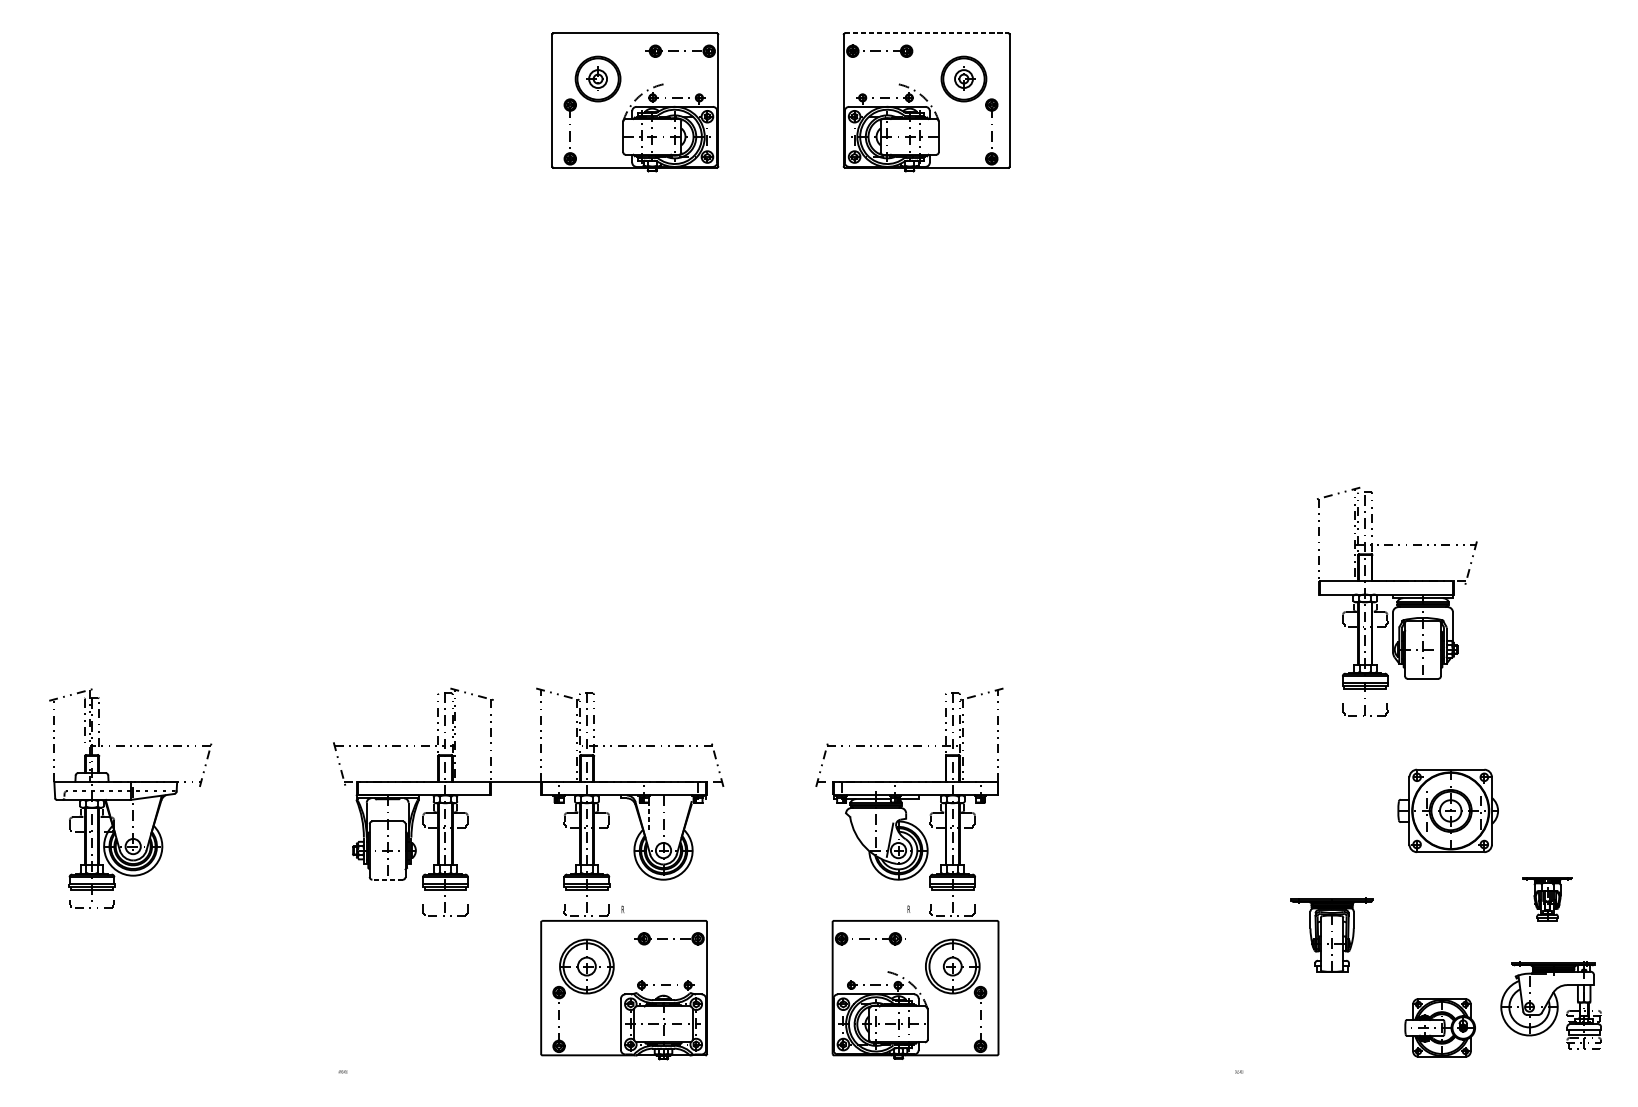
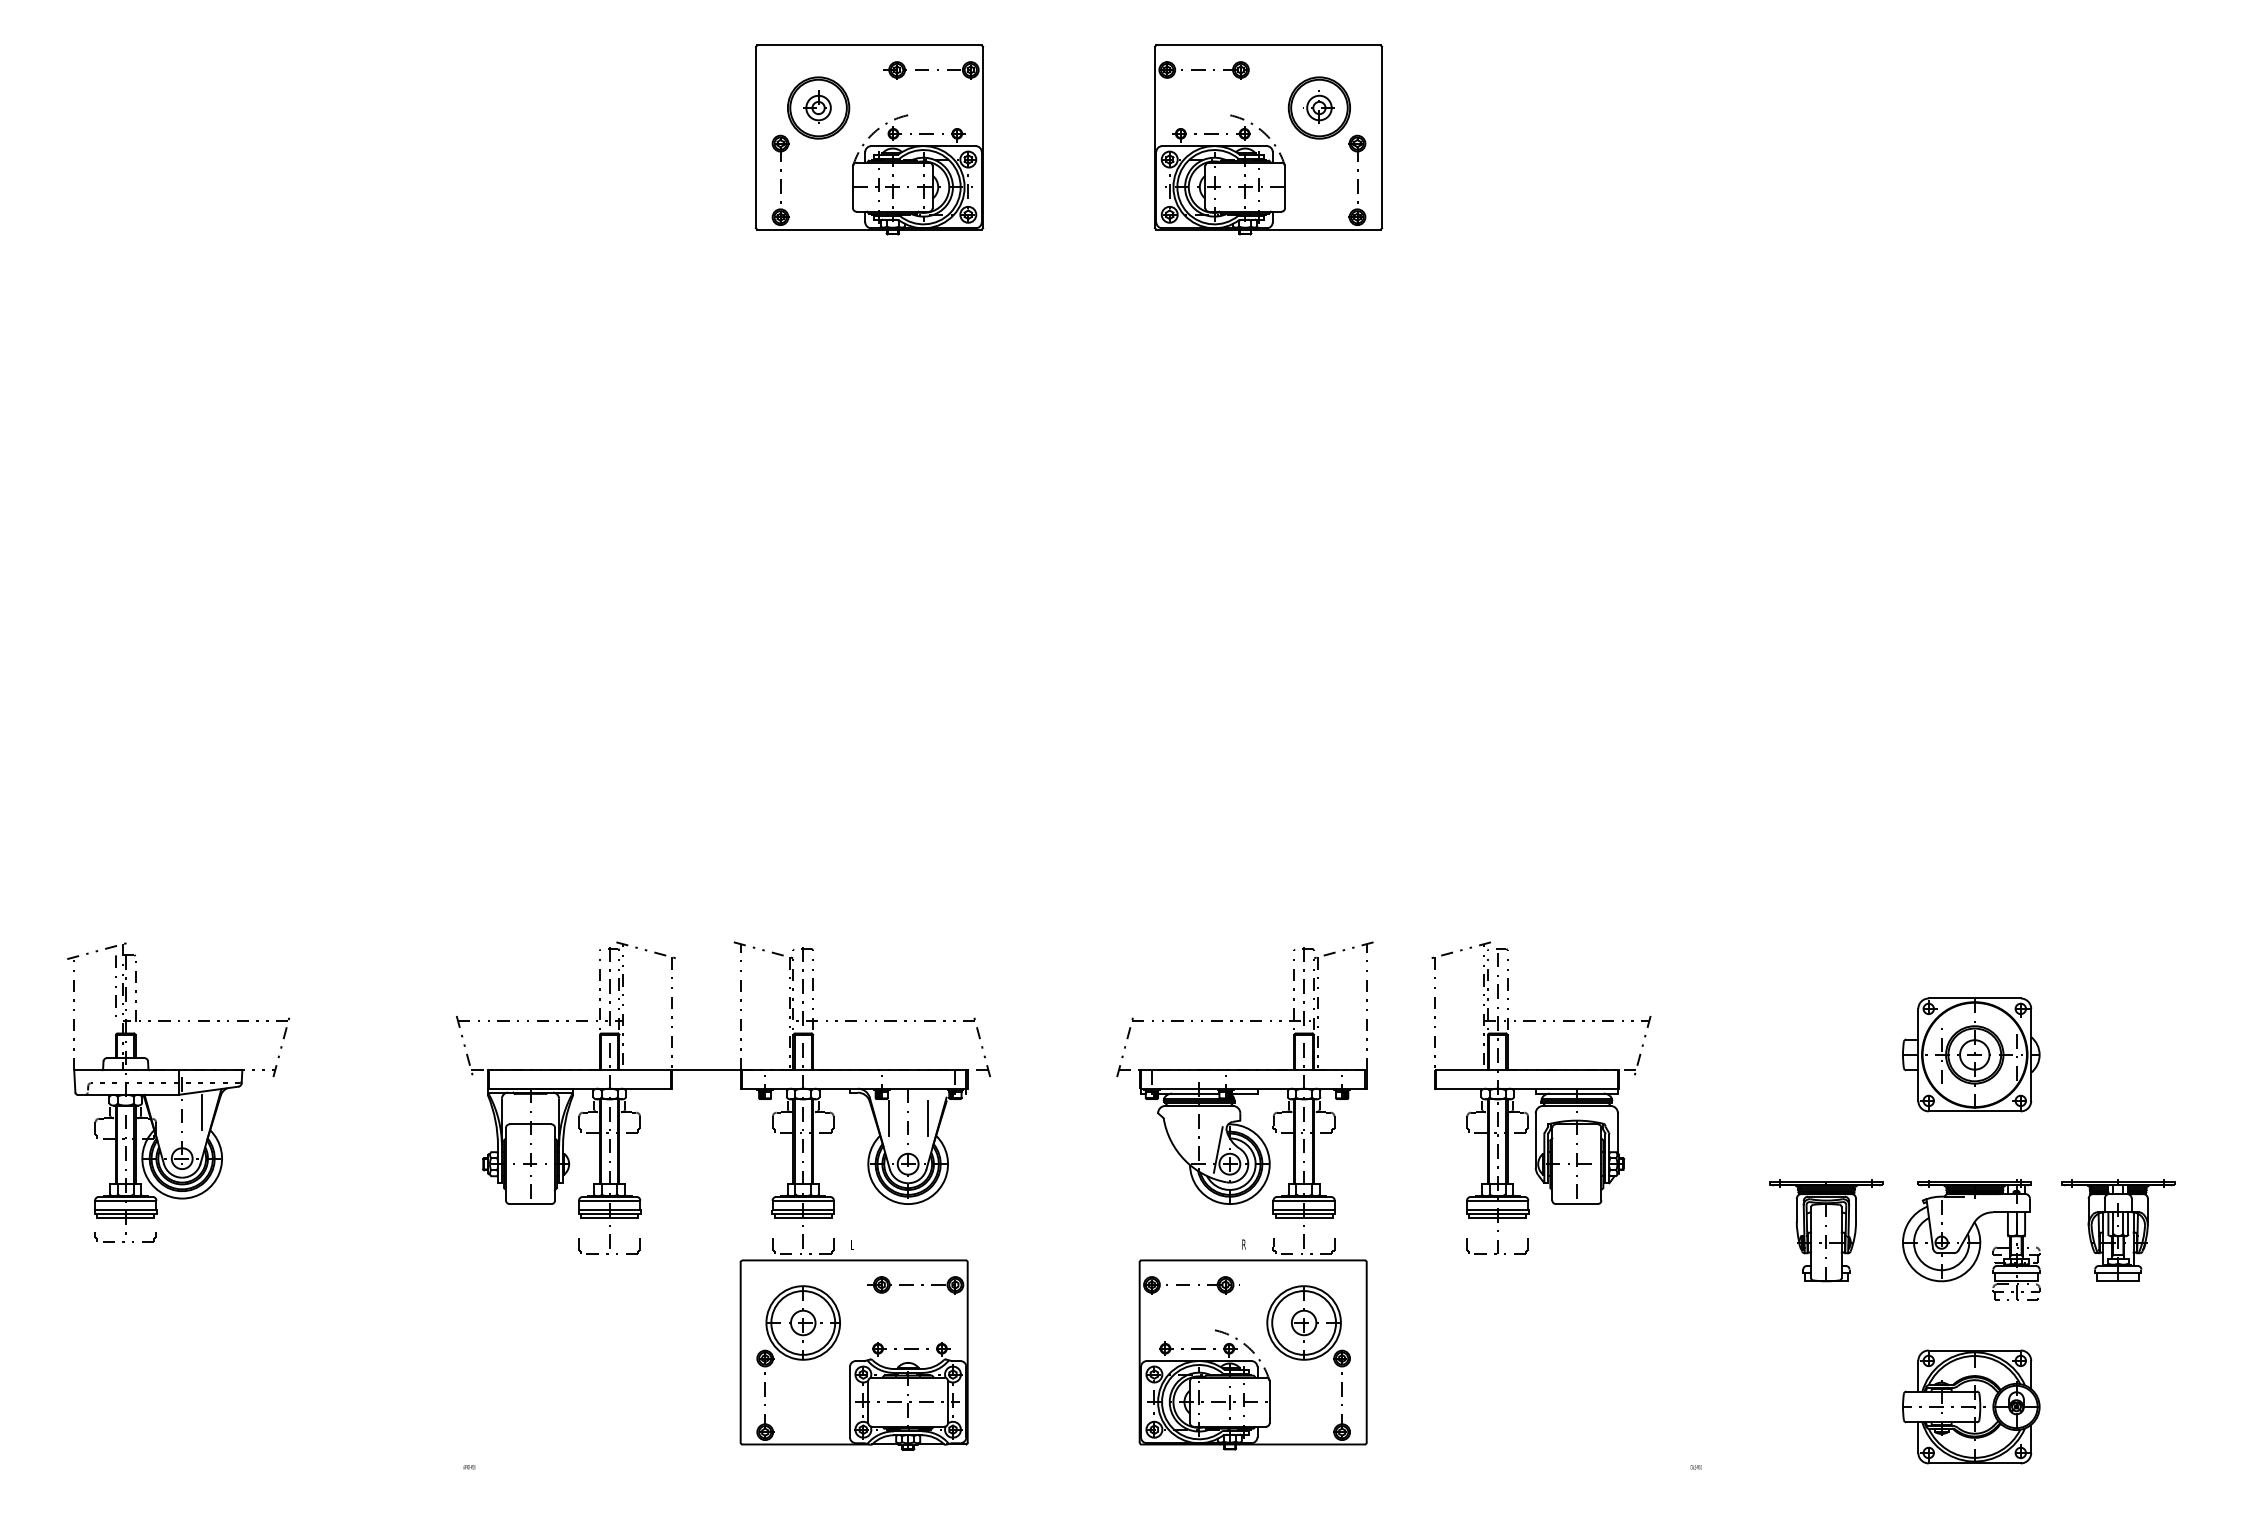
line: (927, 33) -> (1269, 45), dashed -> solid
part: (1397, 600) -> (1541, 1097), moved
part: (1448, 810) -> (1971, 1054), moved
line: (147, 812) -> (201, 1112), added
line: (677, 816) -> (927, 1117), added
line: (649, 817) -> (888, 1118), dashed -> solid
line: (387, 880) -> (530, 1204), dashed -> solid
part: (1547, 899) -> (2118, 1230), size x1.67
text: (622, 909) -> (852, 1244), R -> L
part: (1332, 934) -> (1826, 1230), moved
part: (1551, 1004) -> (1971, 1239), moved
part: (1440, 1027) -> (1971, 1406), size x1.43

